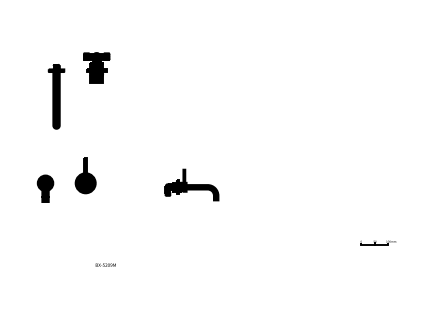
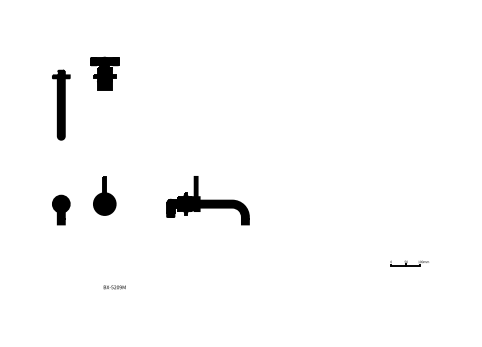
part: (74, 181) -> (92, 202), moved
part: (191, 184) -> (207, 200), size x1.43

